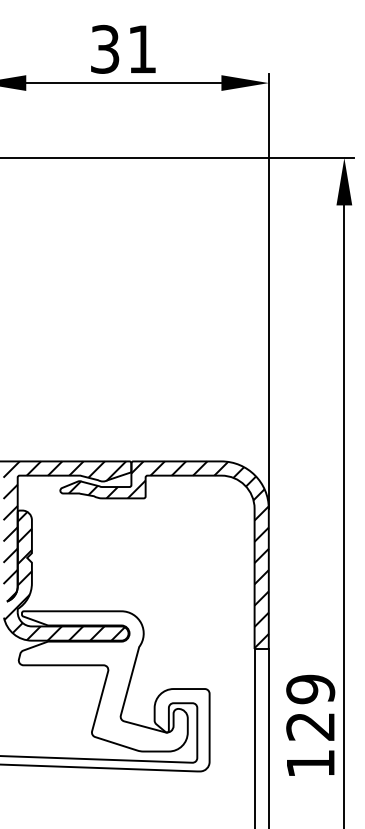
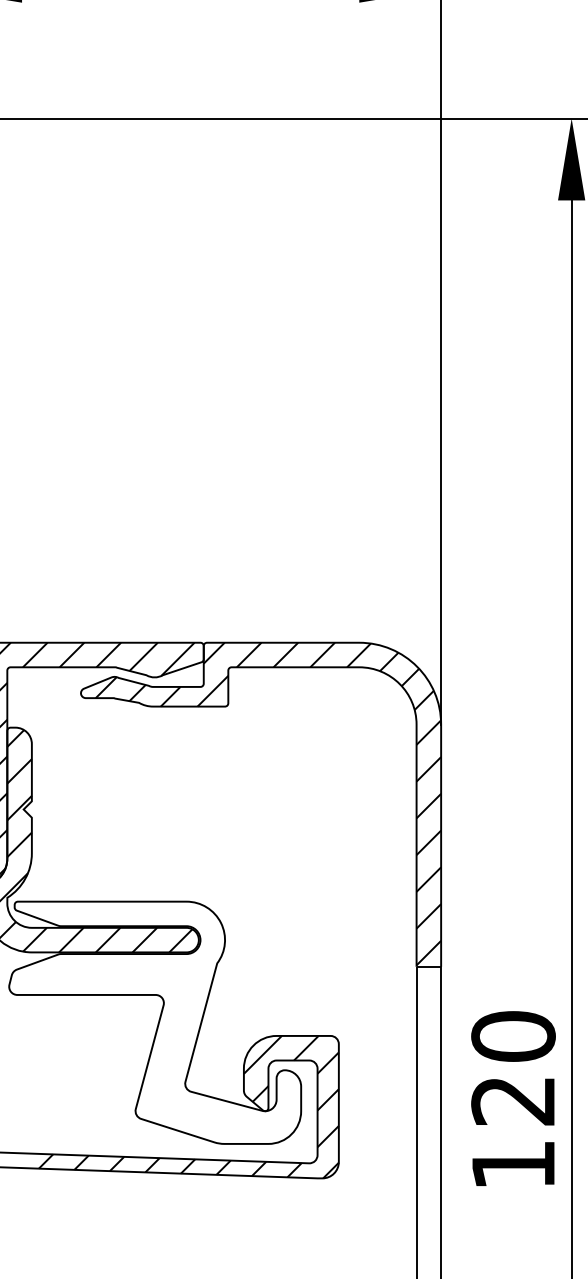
text: (310, 689) -> (513, 1036), 129 -> 120
hatch: (122, 730) -> (188, 1107), added

